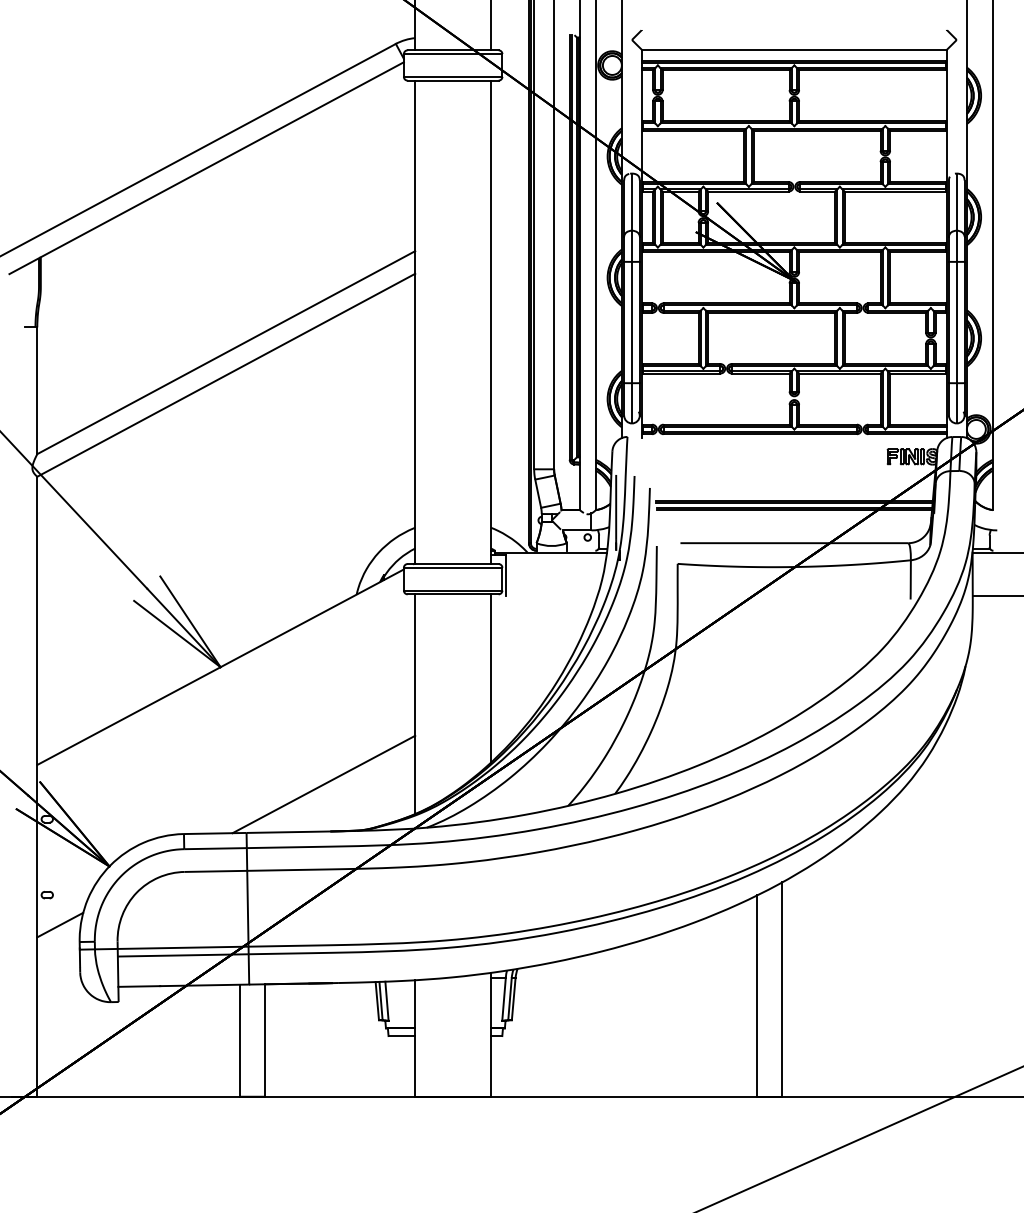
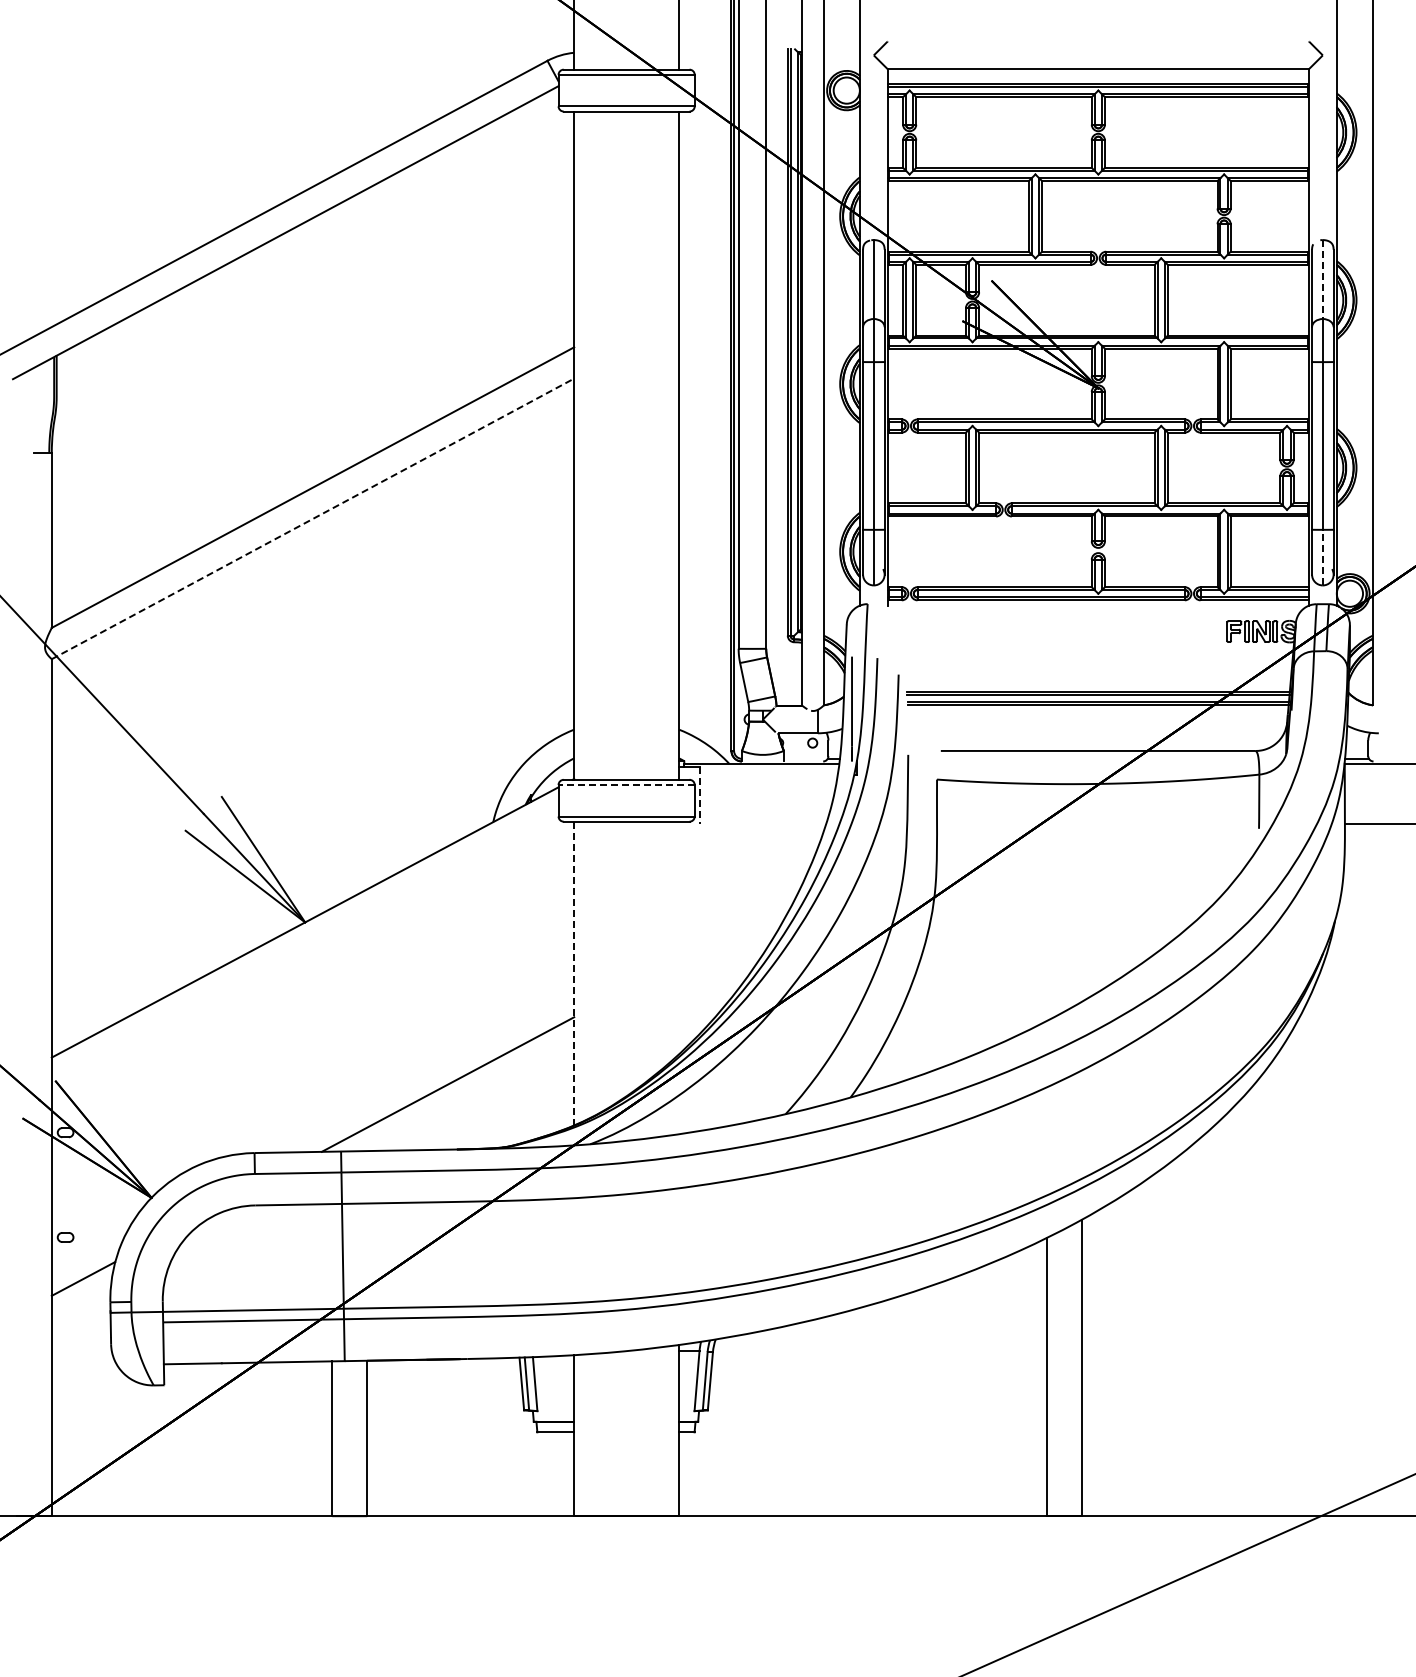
line: (956, 202) -> (1322, 280), solid -> dashed
line: (226, 375) -> (313, 518), solid -> dashed
line: (956, 403) -> (1322, 557), solid -> dashed
line: (453, 567) -> (626, 784), solid -> dashed
line: (506, 575) -> (700, 795), solid -> dashed
line: (491, 678) -> (679, 937), removed
line: (415, 704) -> (574, 973), solid -> dashed

